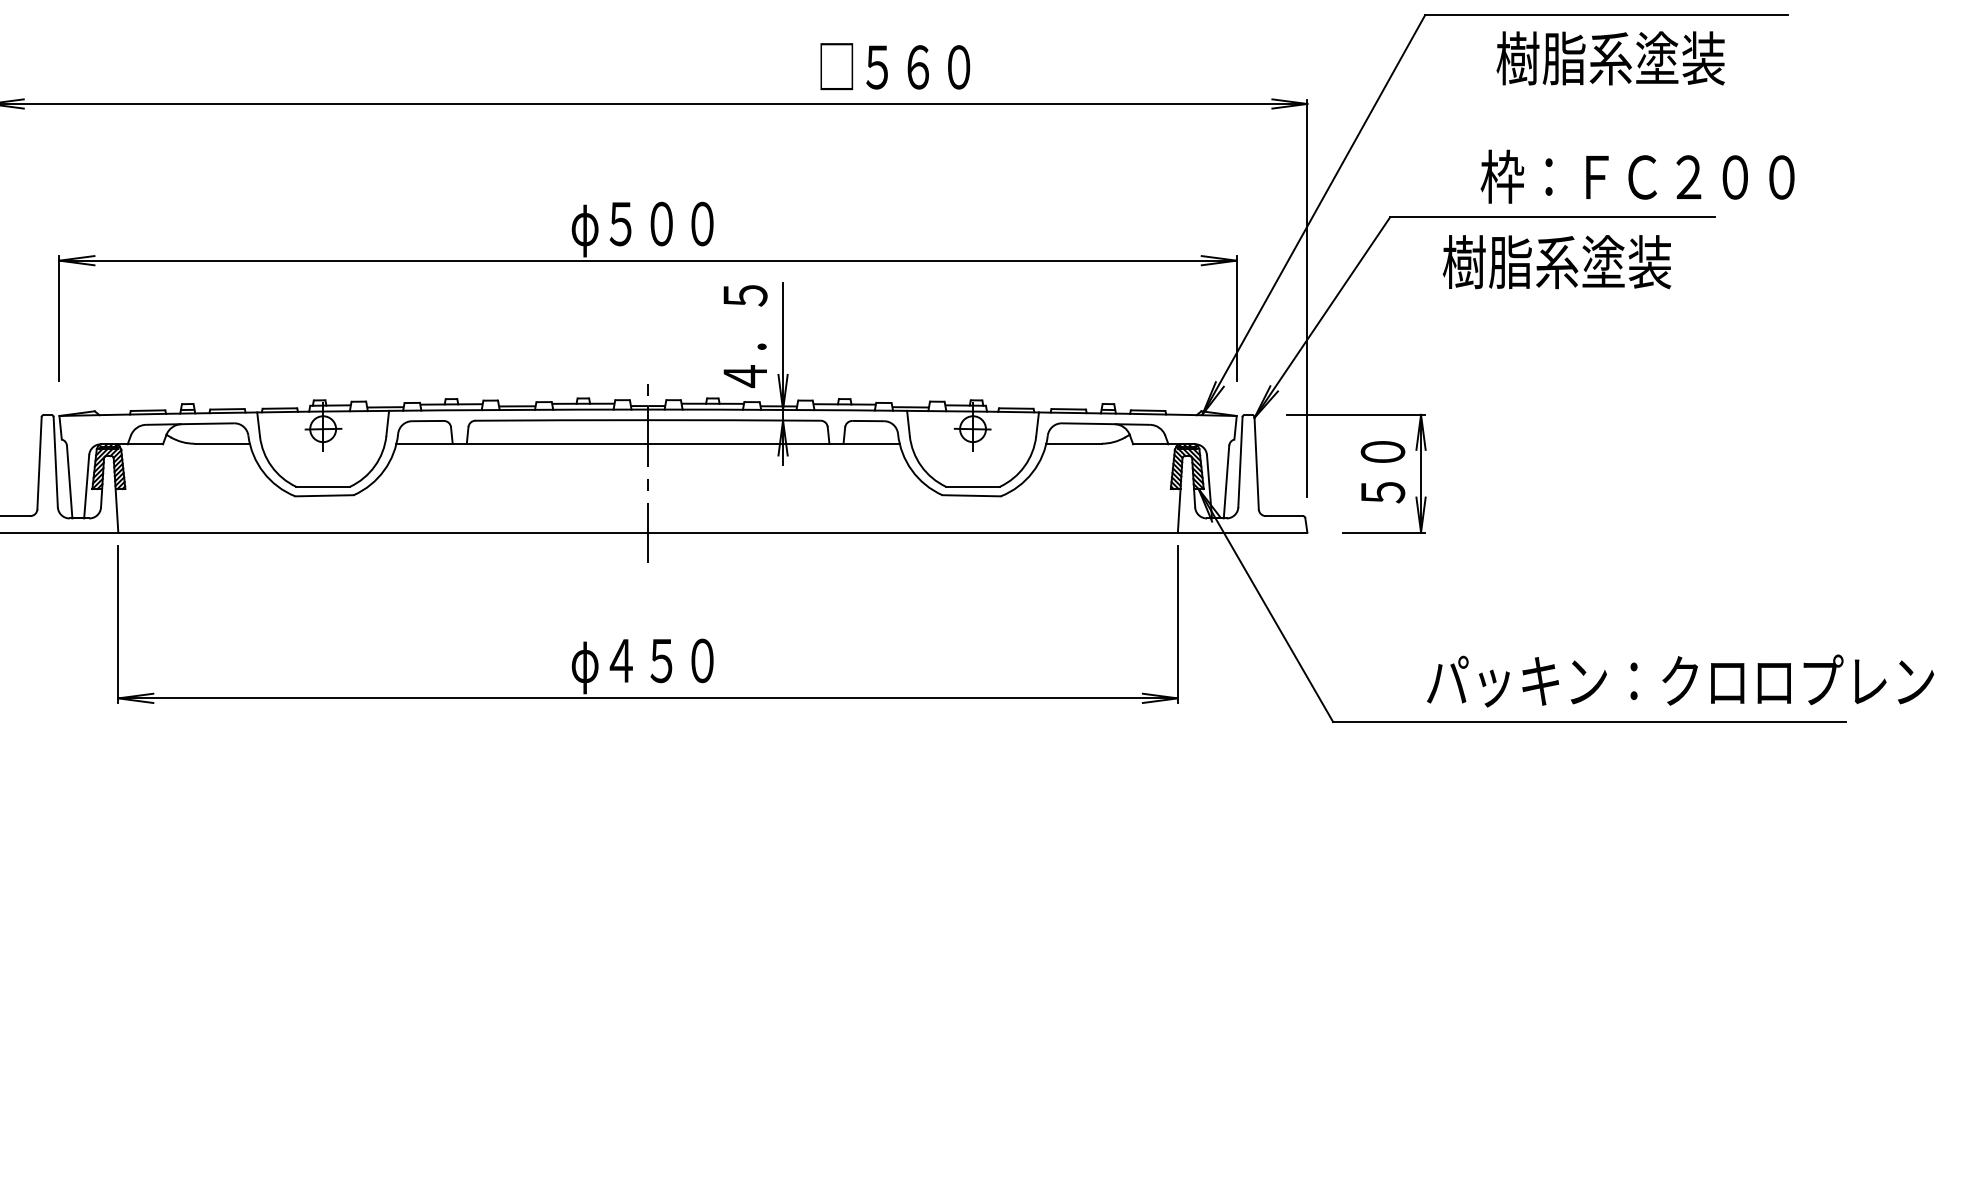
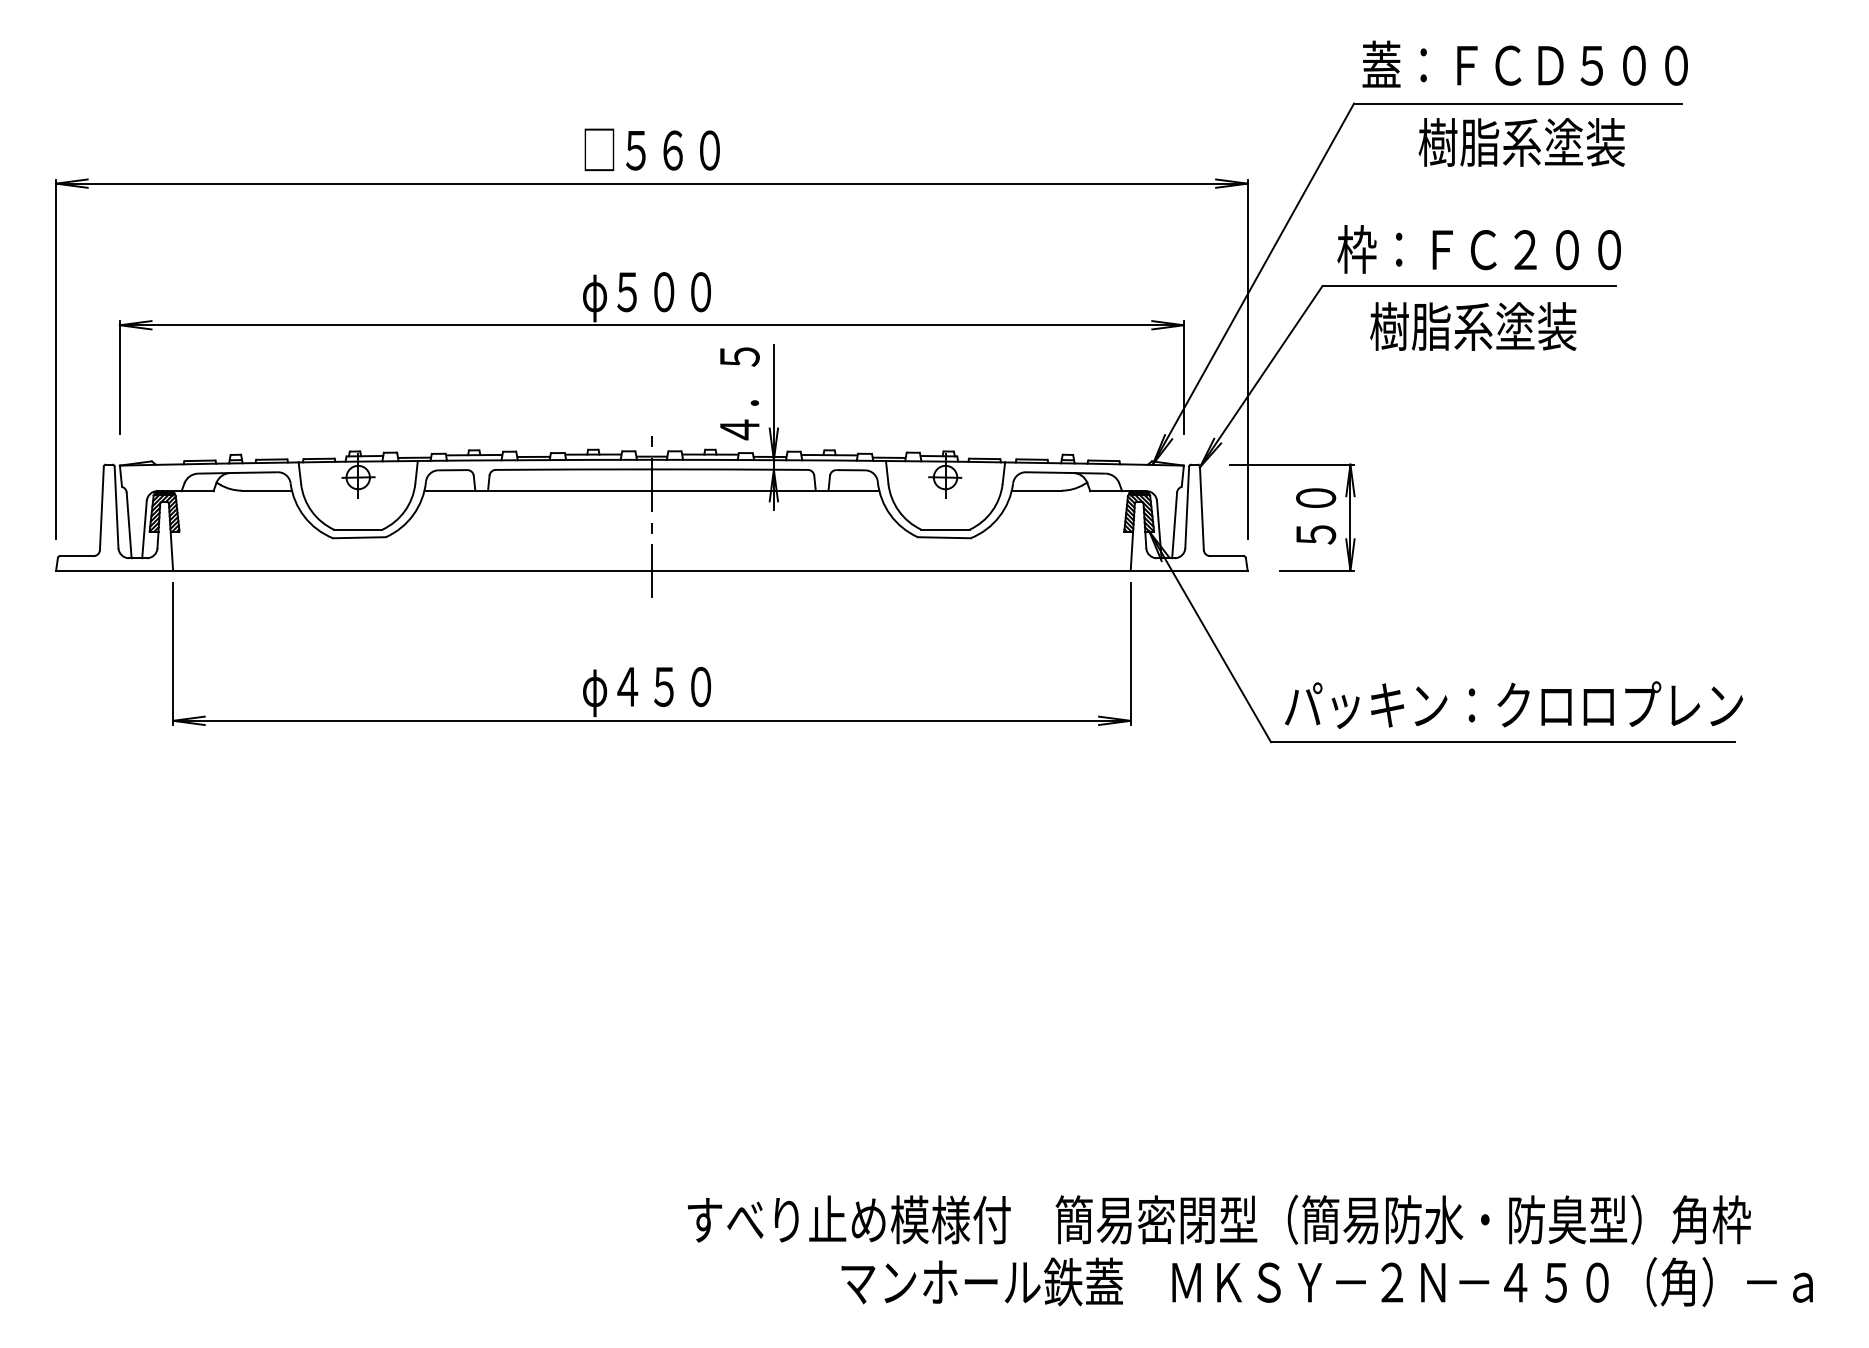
text: (894, 66) -> (651, 149), moved
text: (1636, 176) -> (1478, 249), moved
text: (1680, 680) -> (1513, 704), moved

